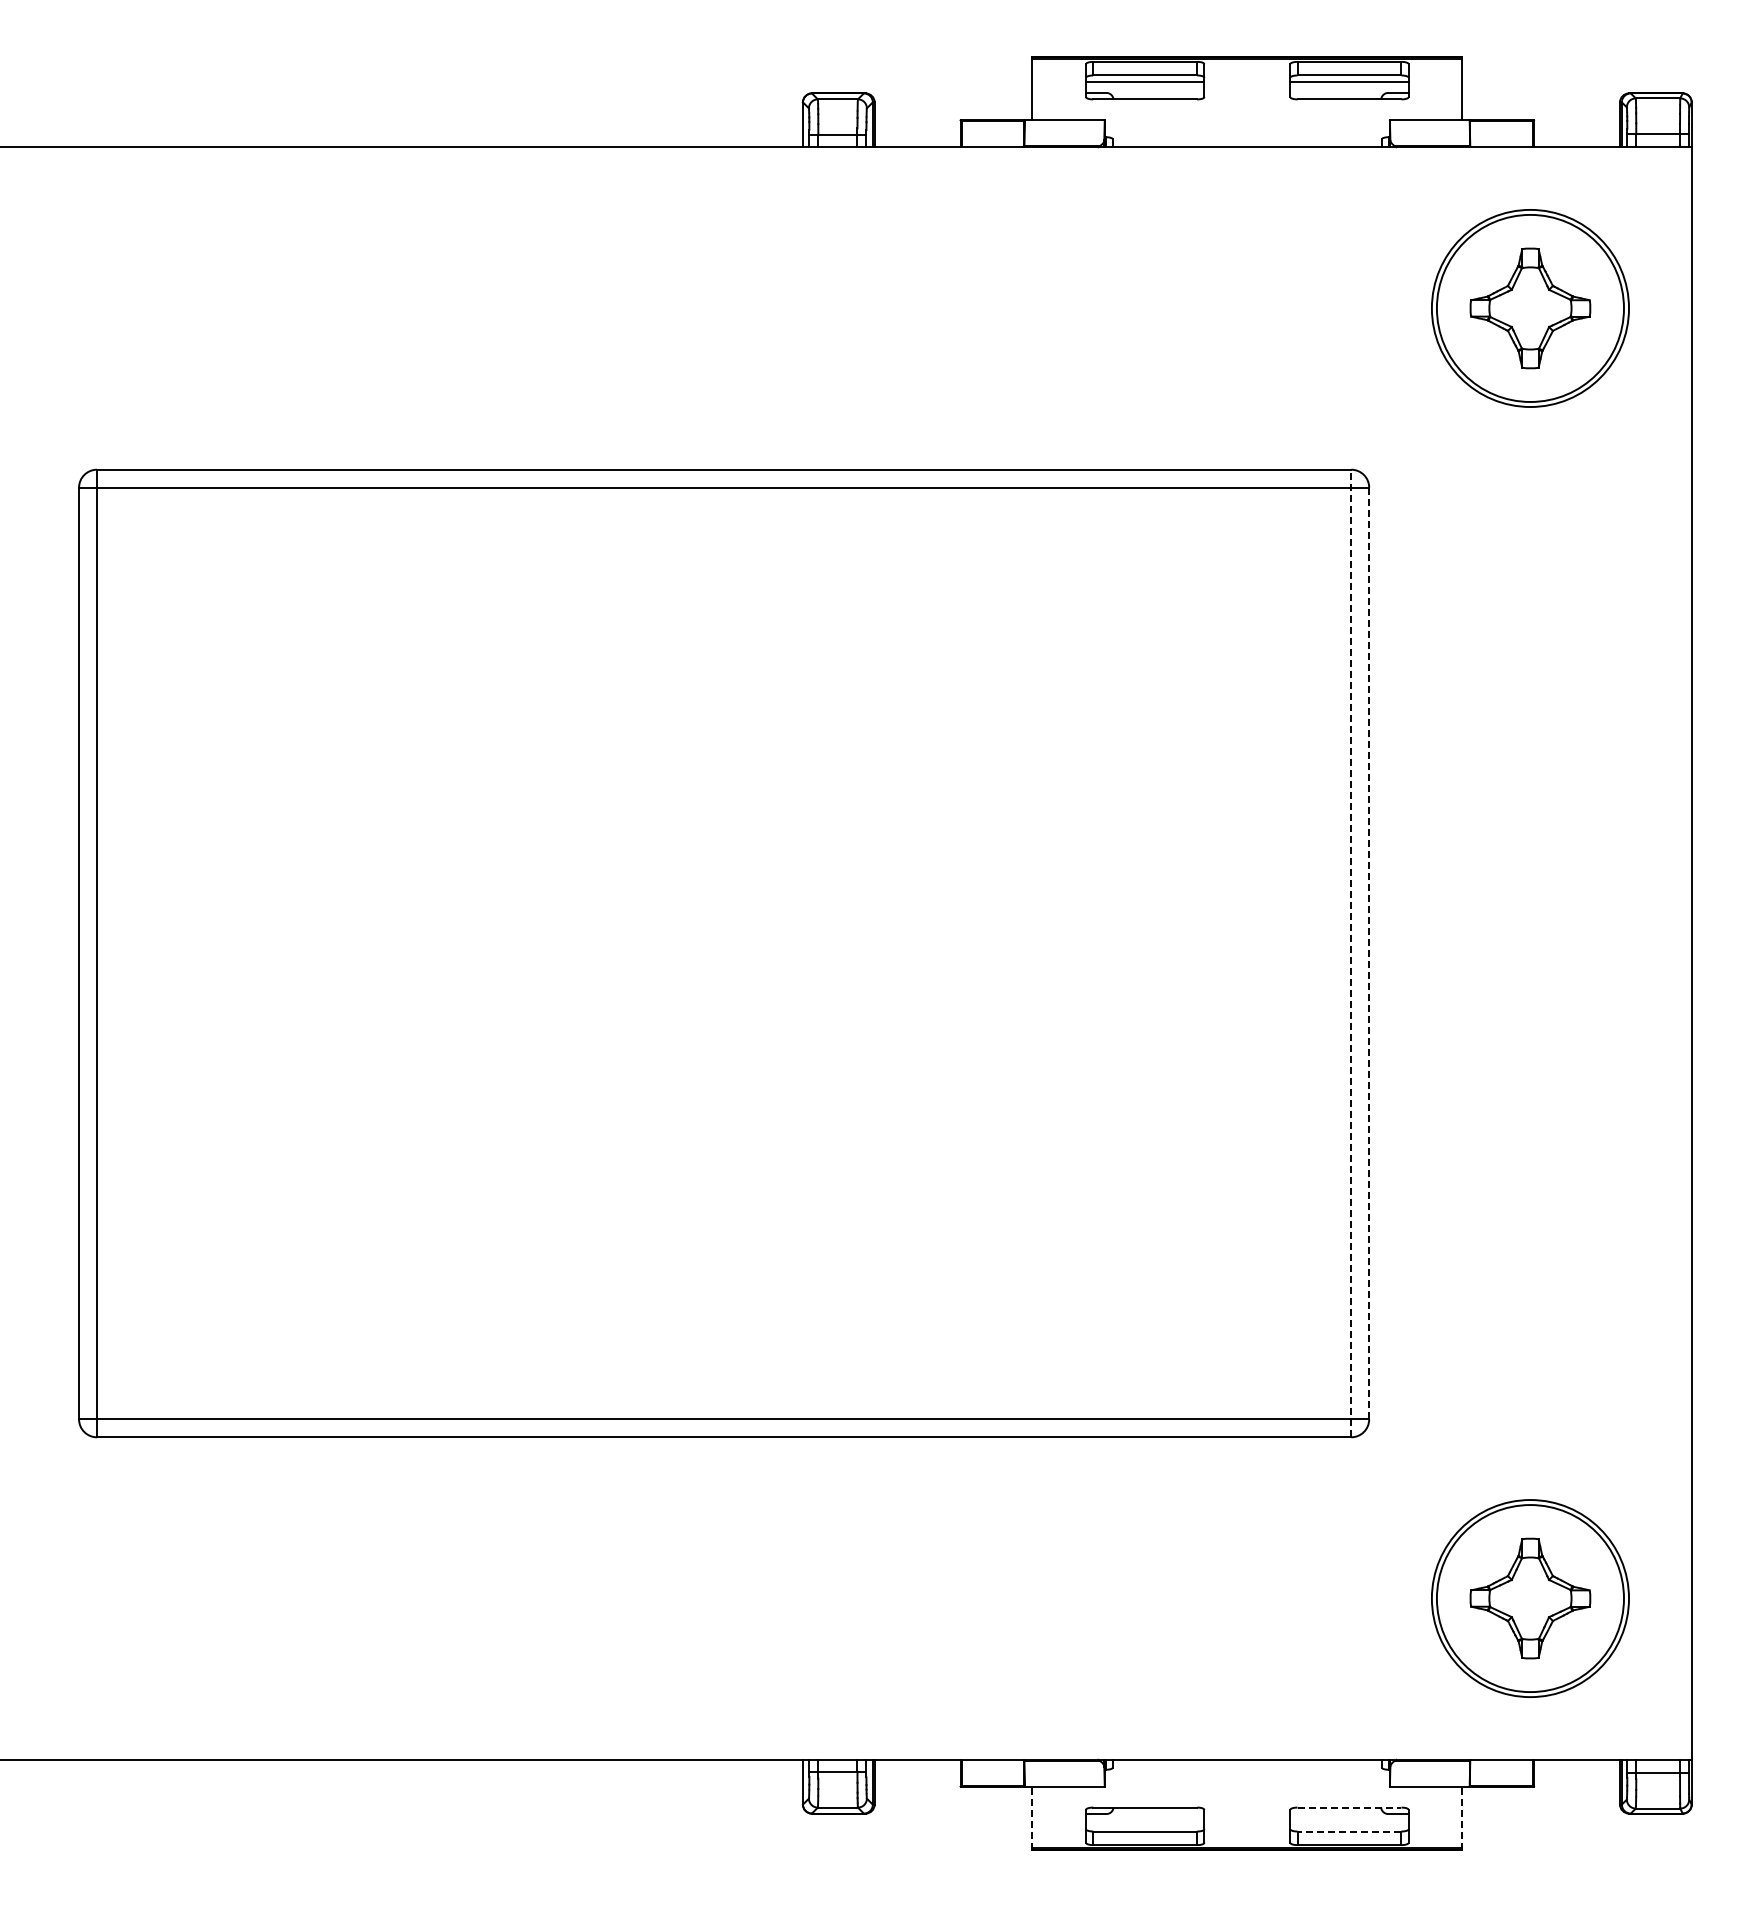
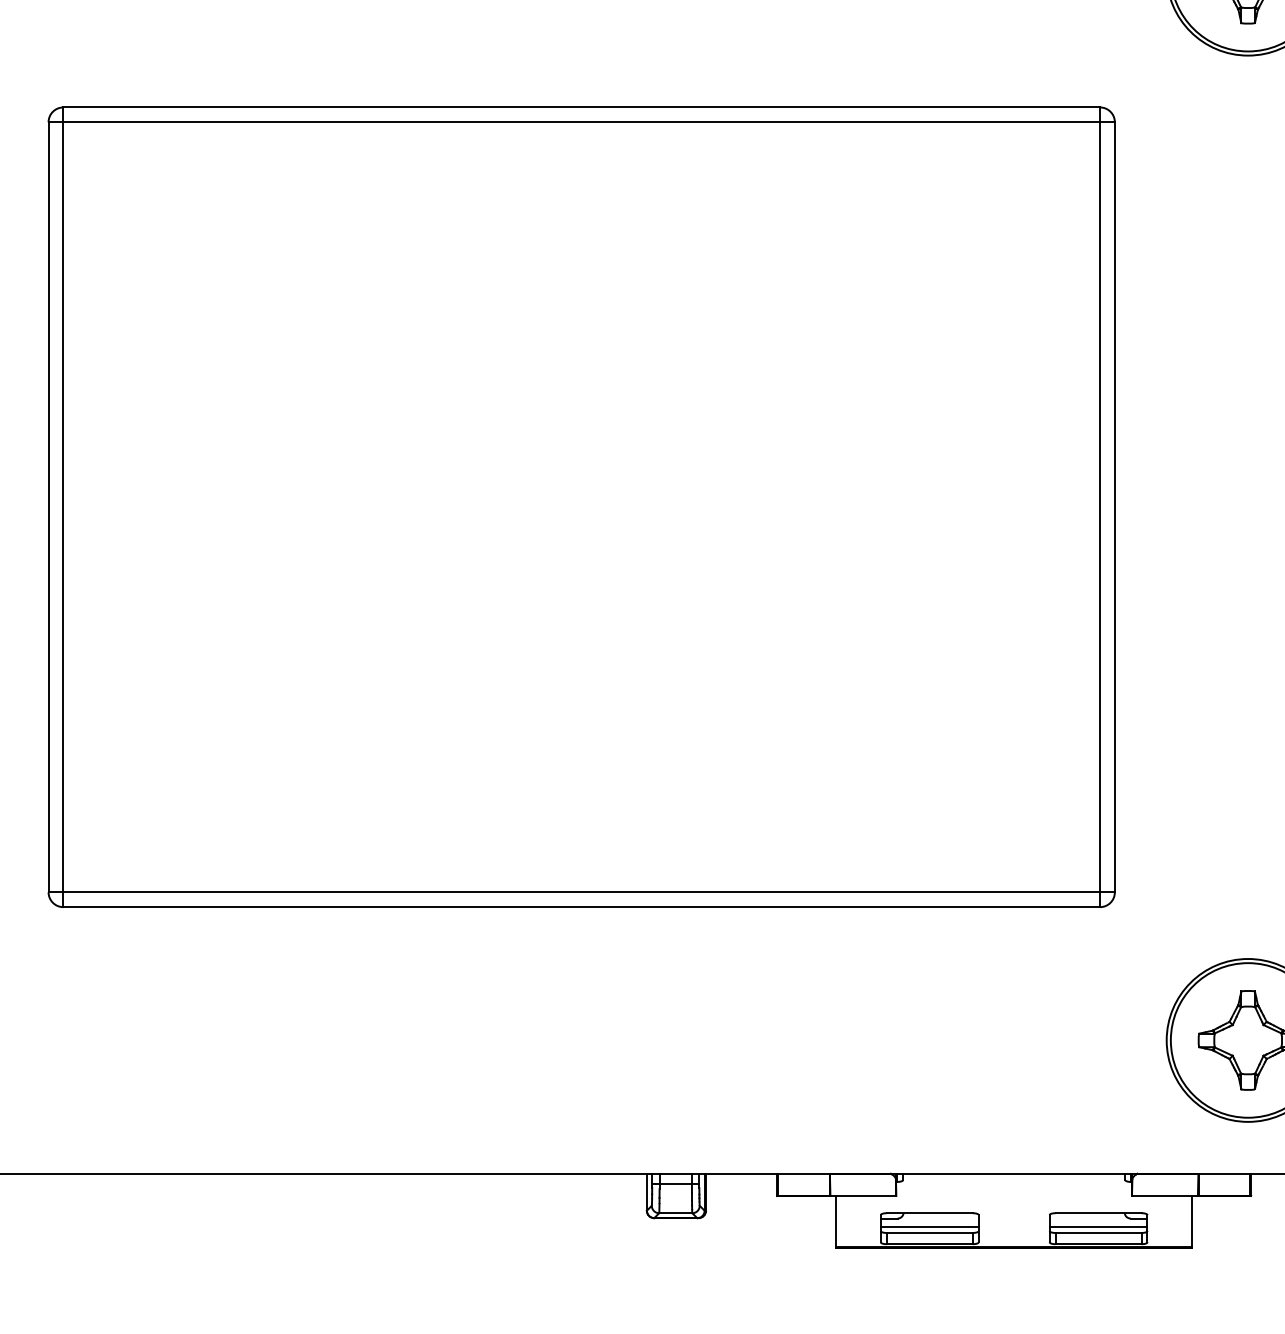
line: (1351, 953) -> (1100, 507), dashed -> solid
line: (1369, 953) -> (1115, 507), dashed -> solid
line: (1349, 1807) -> (1098, 1213), dashed -> solid
line: (1032, 1818) -> (836, 1222), dashed -> solid
line: (1462, 1818) -> (1191, 1222), dashed -> solid
line: (1145, 1824) -> (929, 1227), added
line: (1349, 1824) -> (1098, 1227), added
line: (1349, 1831) -> (1098, 1232), dashed -> solid

